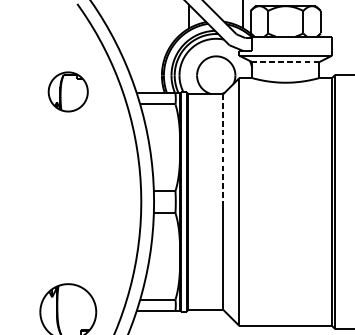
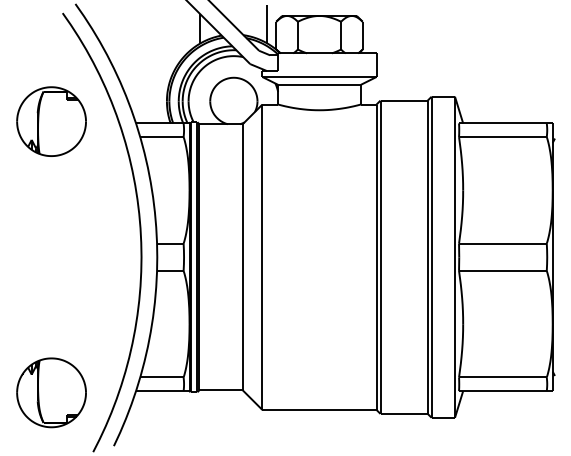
line: (284, 61) -> (318, 84), dashed -> solid
part: (68, 91) -> (51, 121), size x1.43
line: (223, 147) -> (242, 190), dashed -> solid

